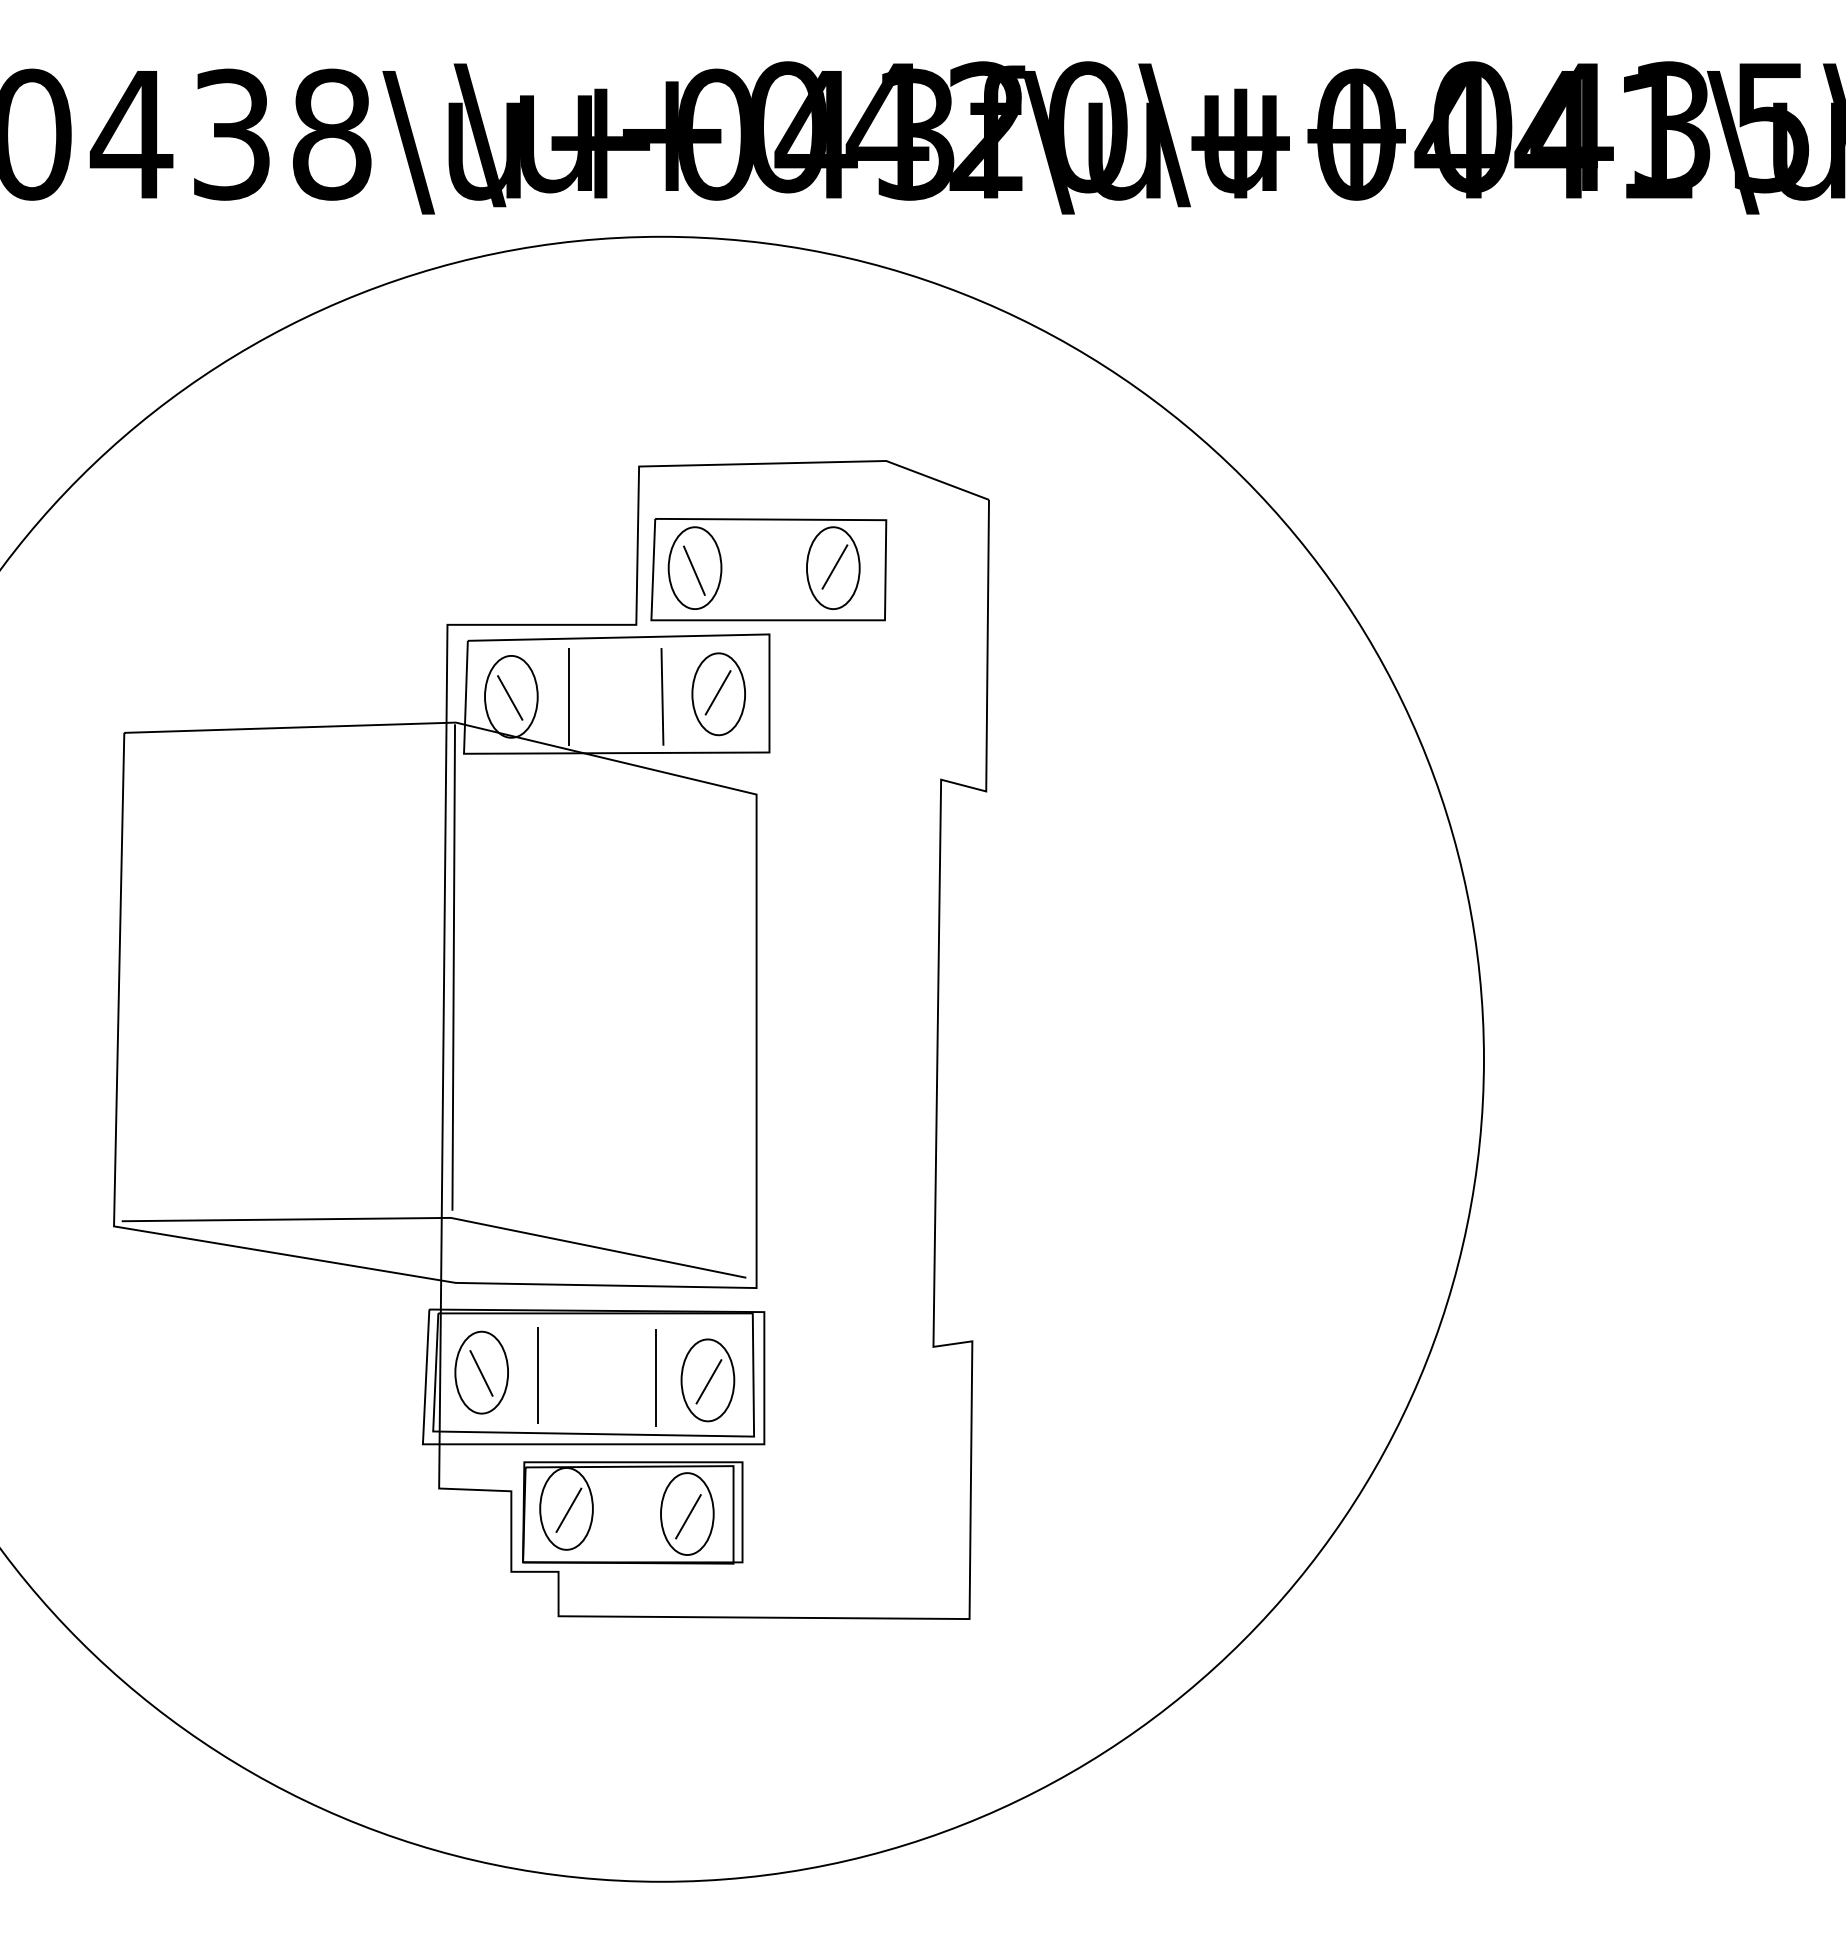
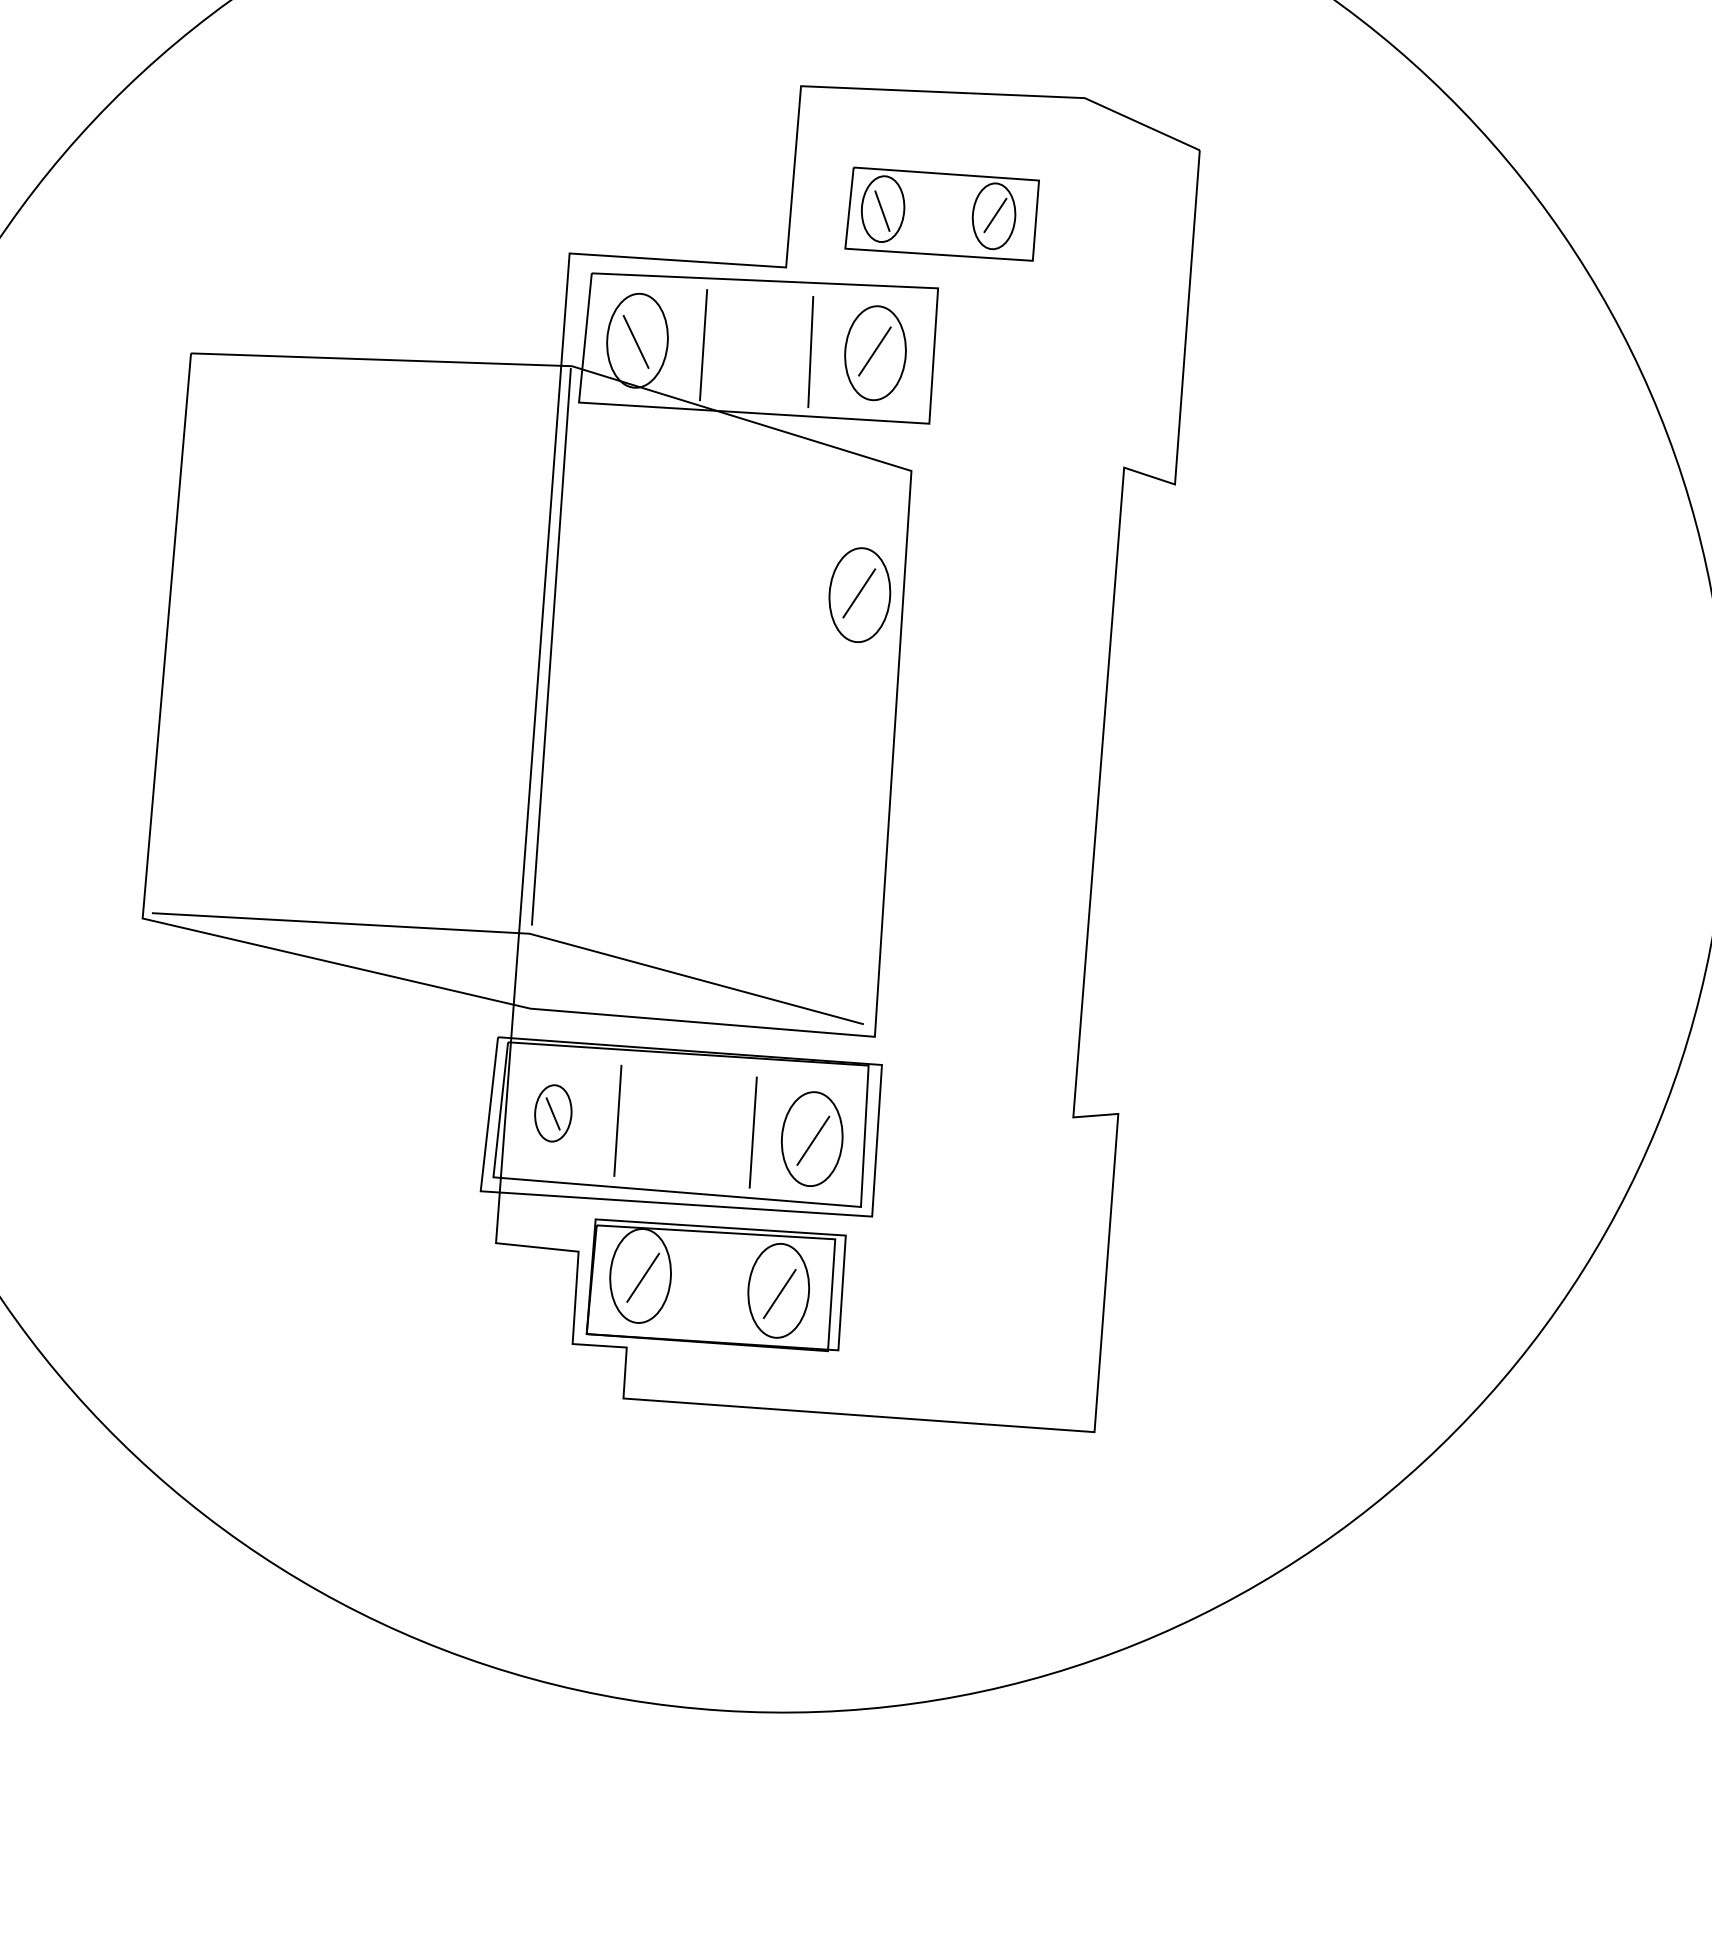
part: (768, 569) -> (941, 213), size x0.7
part: (718, 905) -> (859, 595), added
part: (481, 1372) -> (553, 1113), size x0.6

